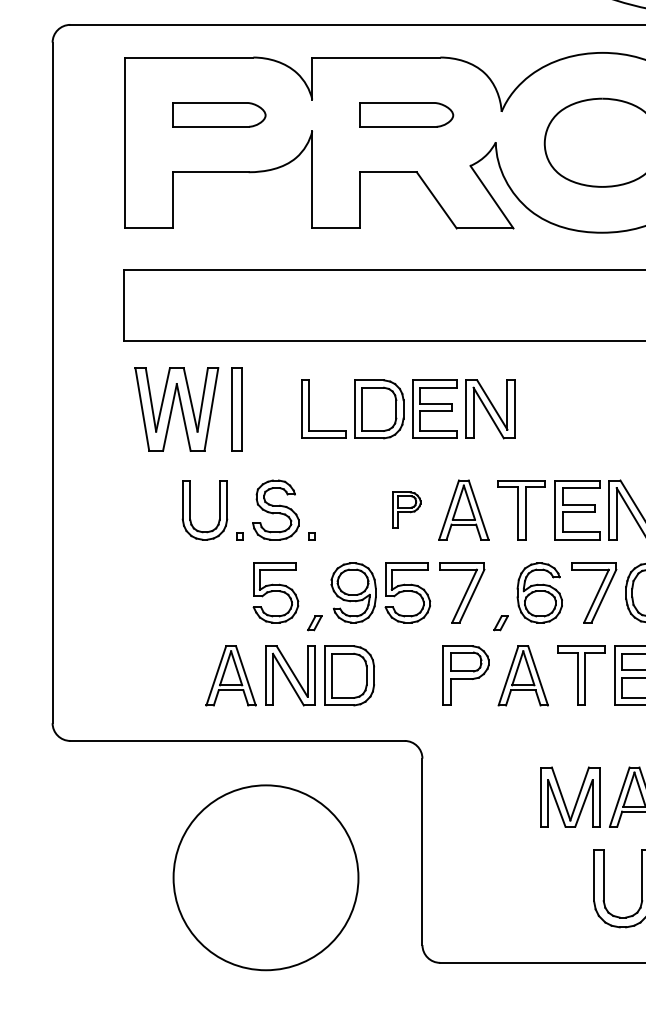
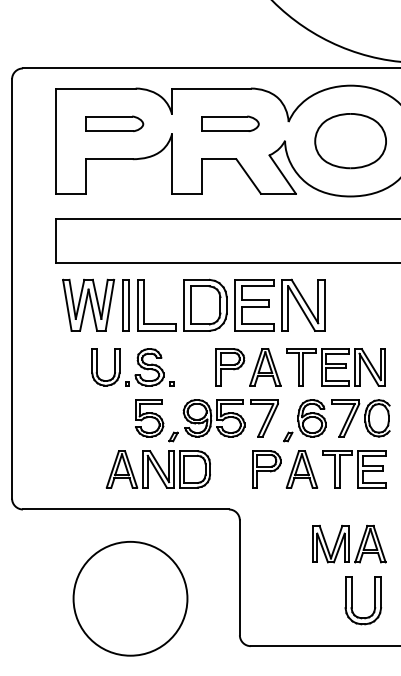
part: (408, 408) -> (231, 304), size x1.43
part: (407, 510) -> (230, 367), size x1.67
circle: (265, 877) -> (130, 598), moved

